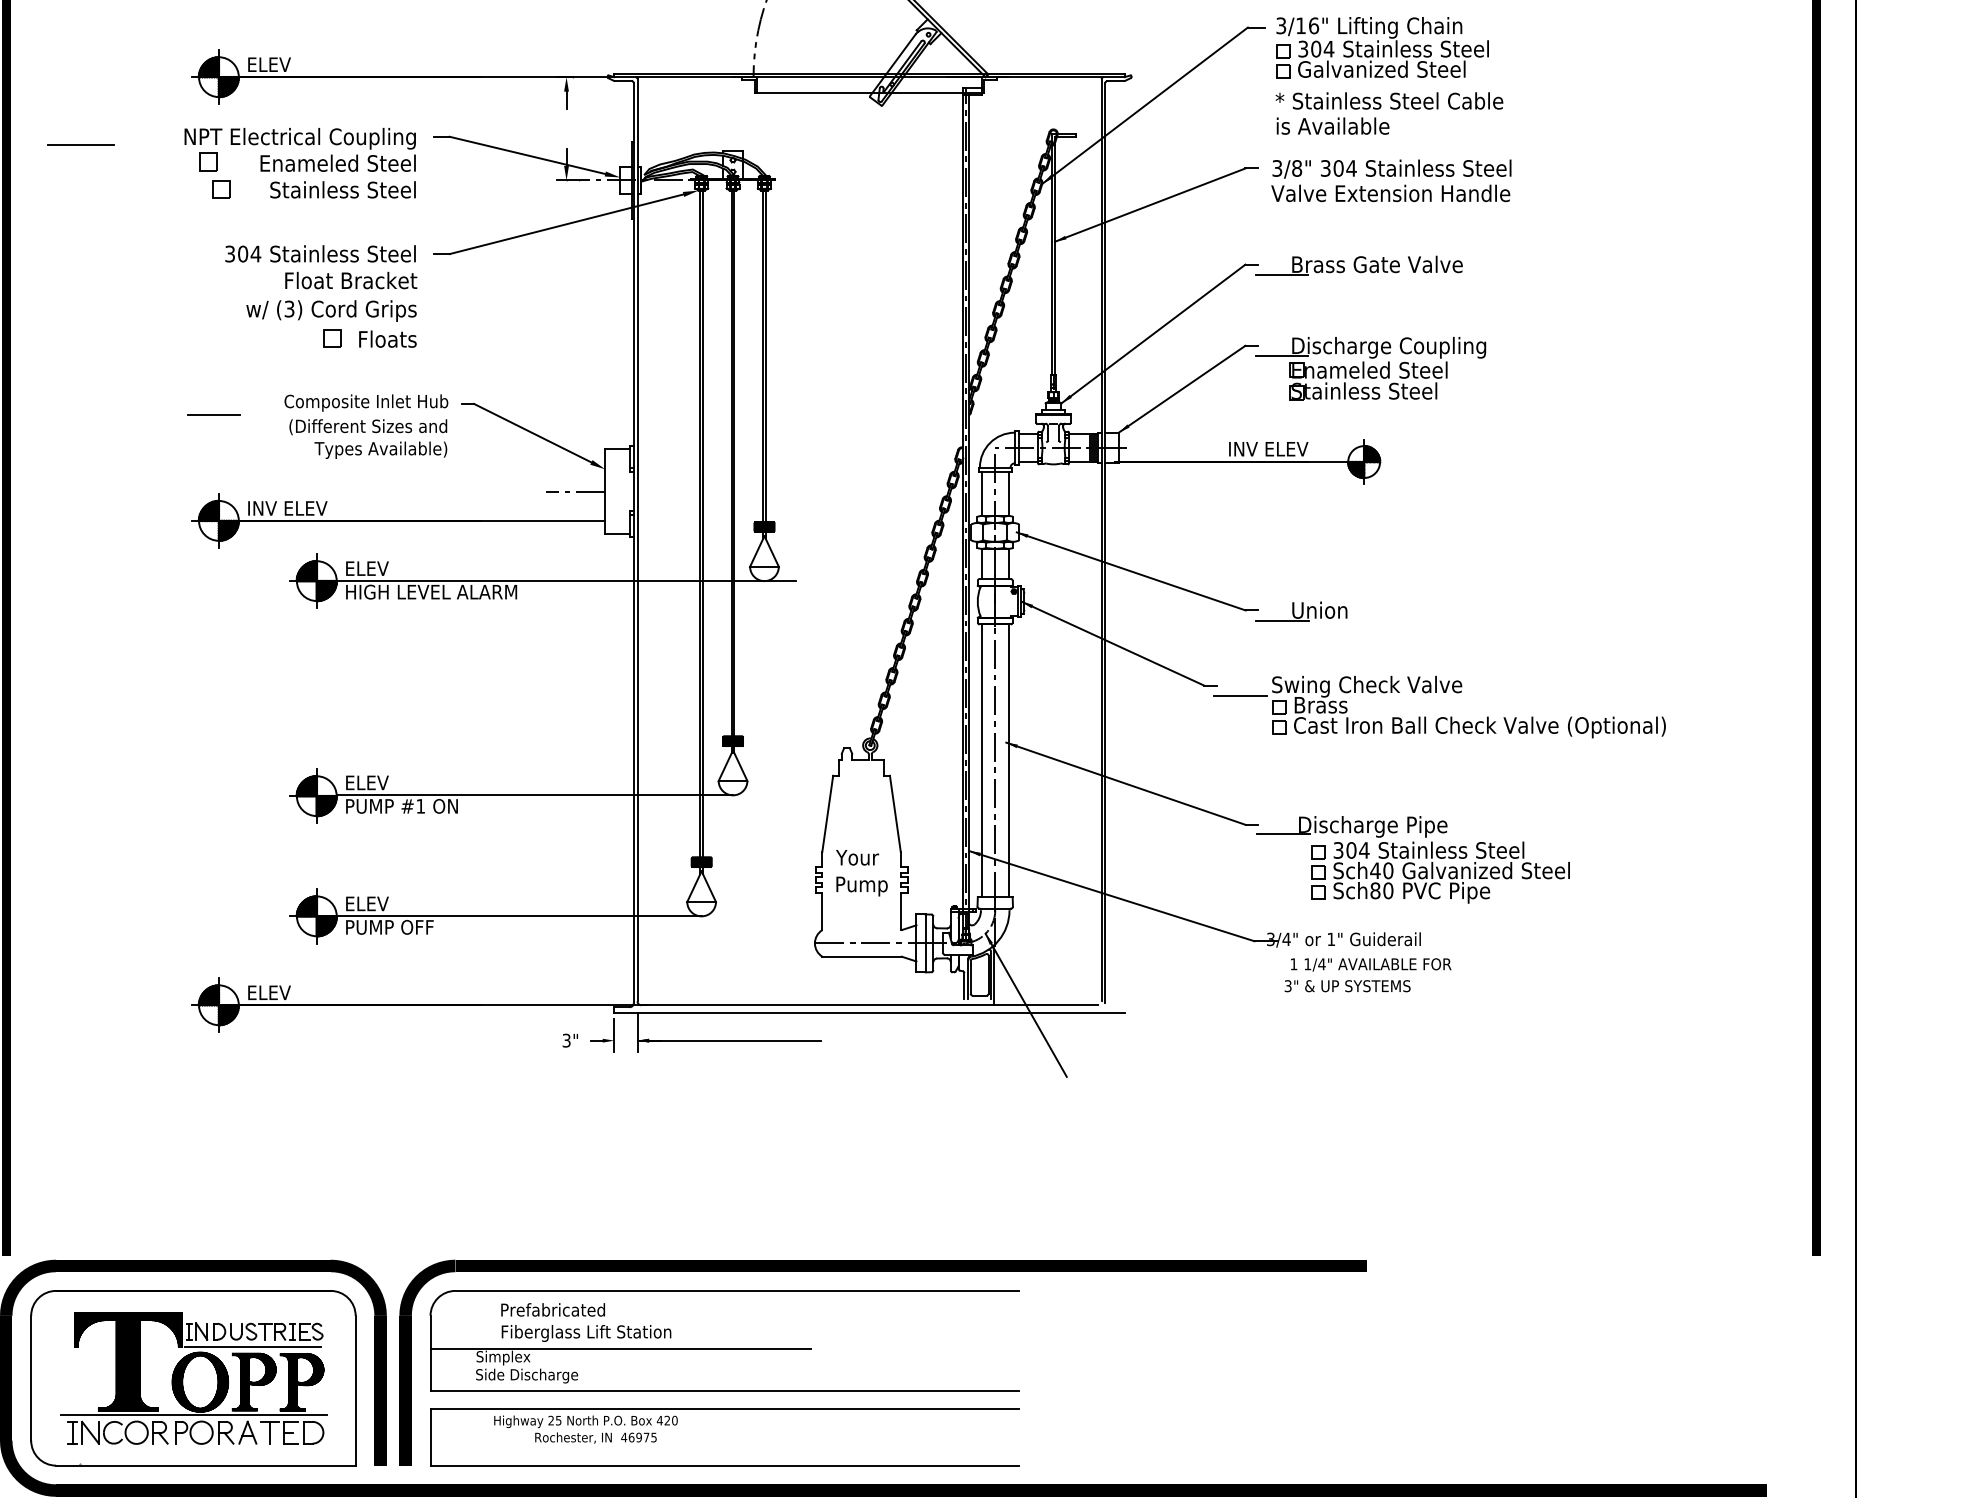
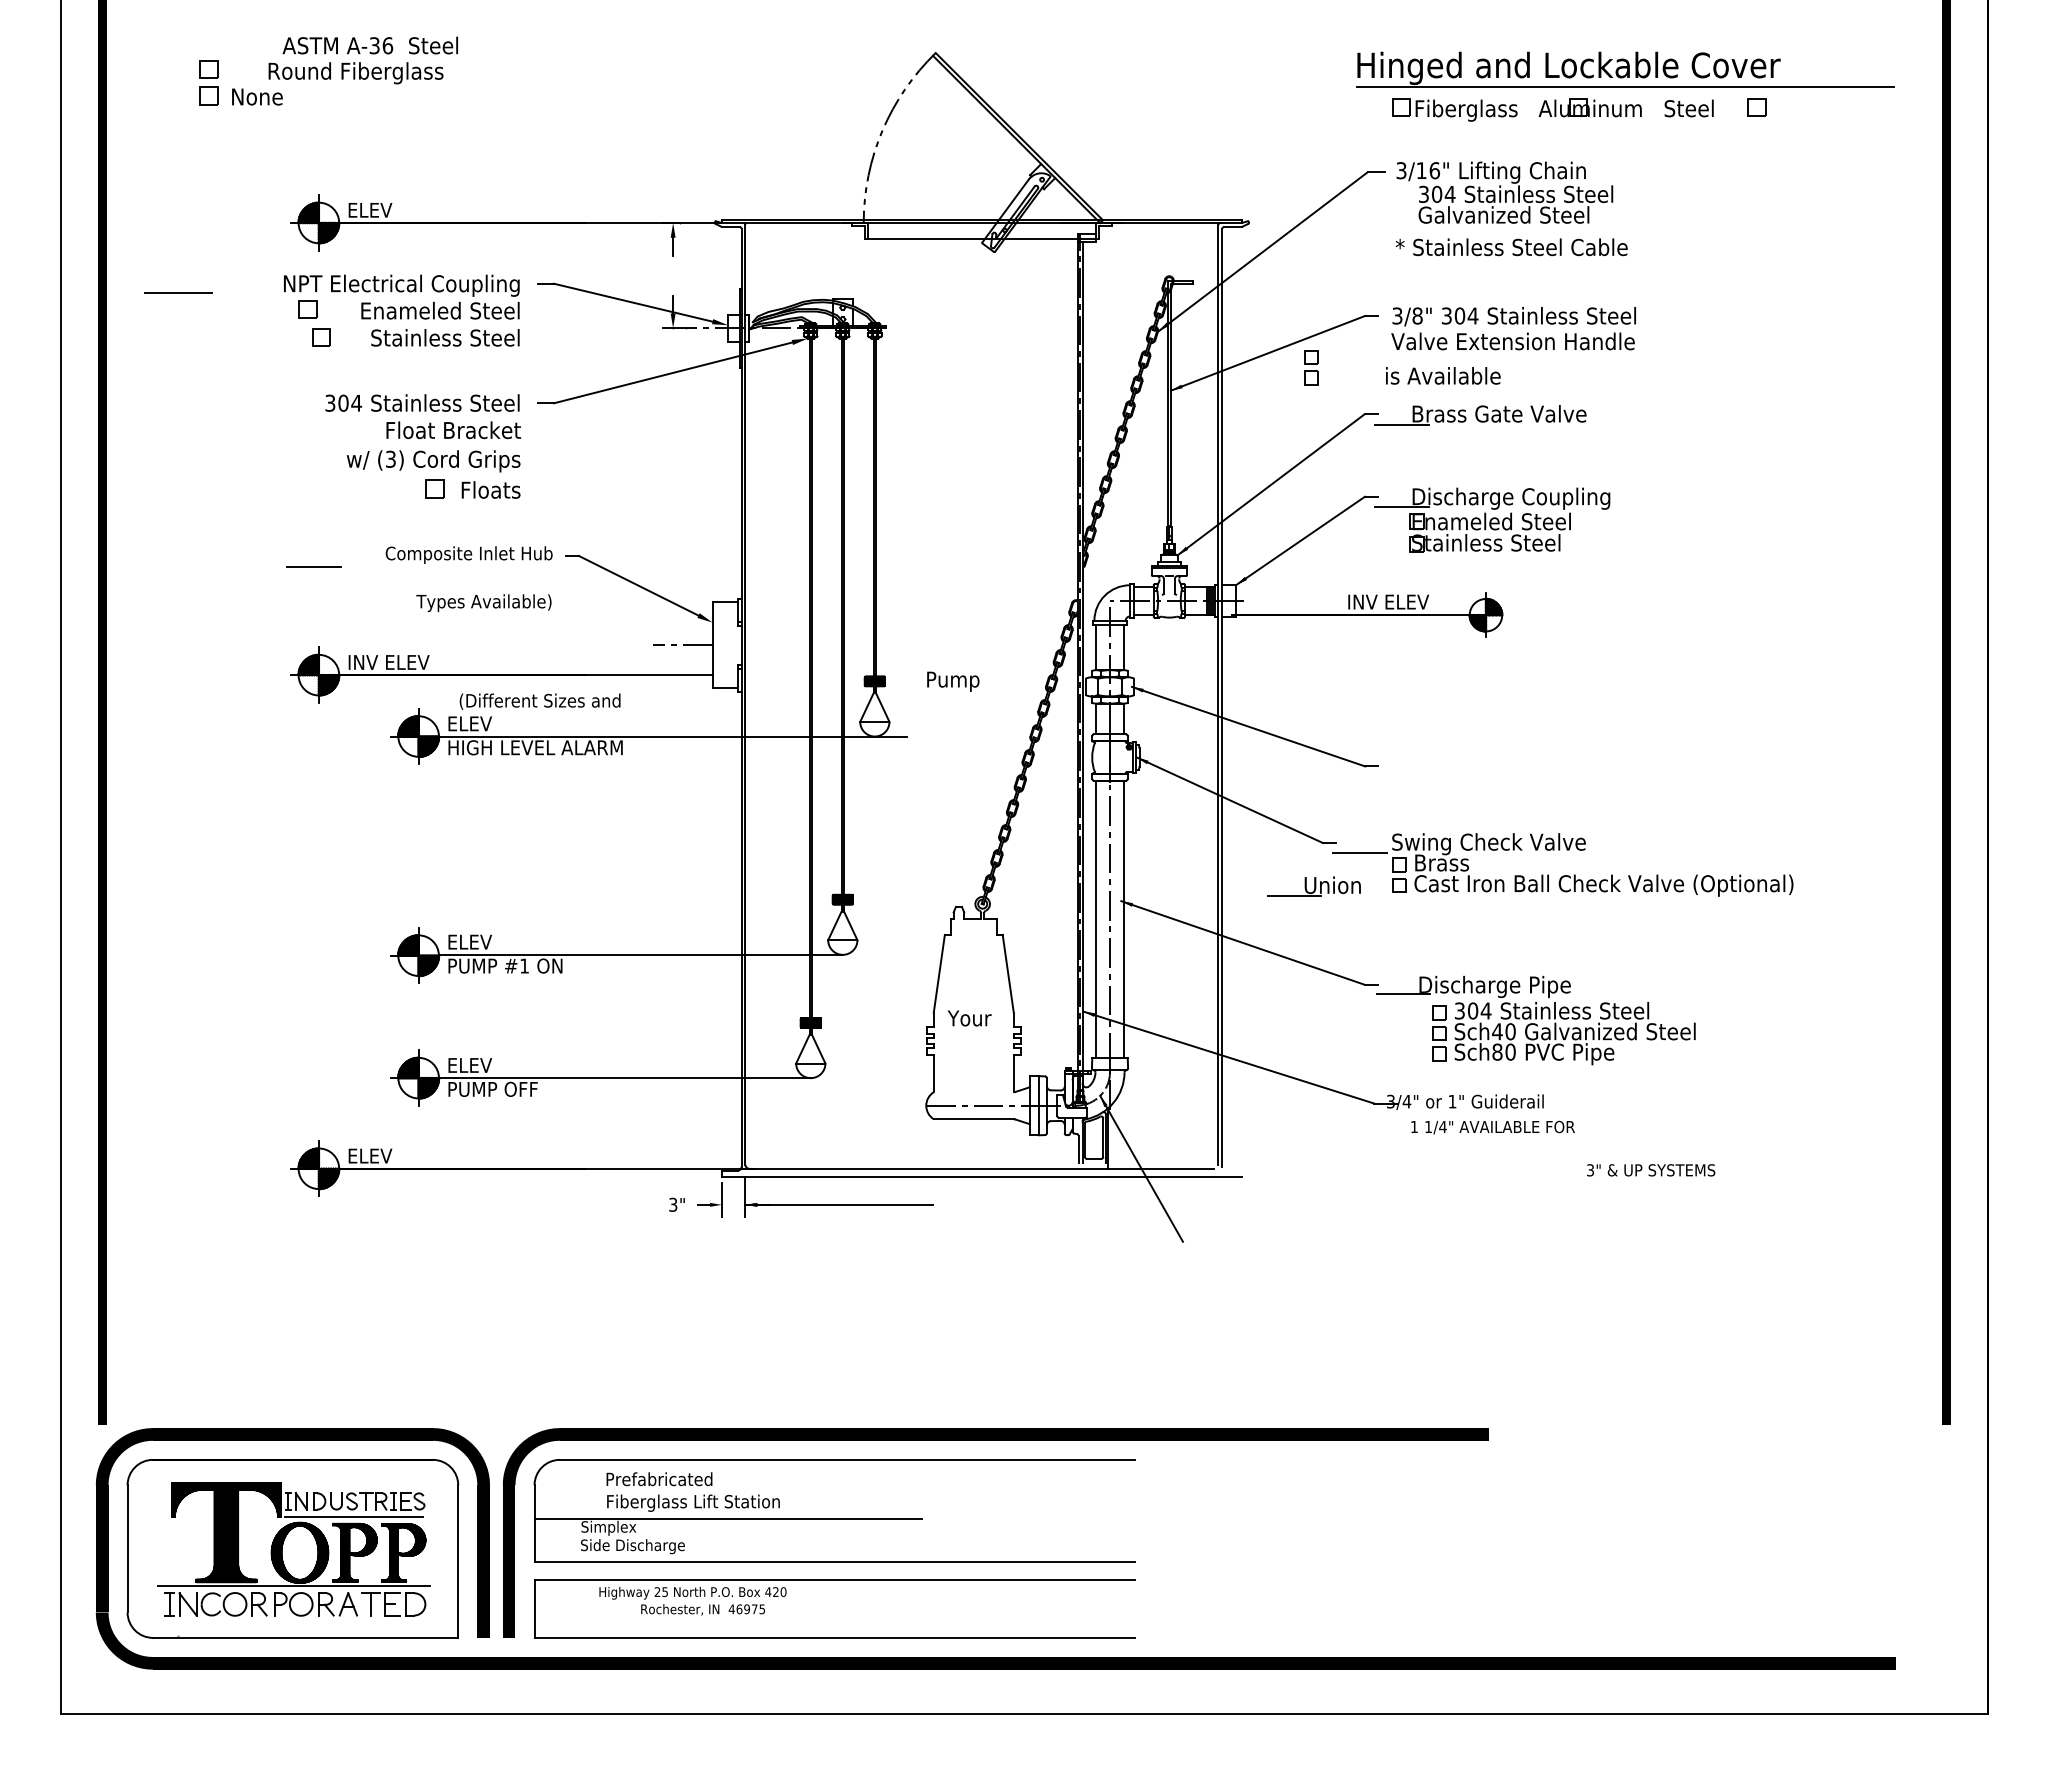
part: (1283, 60) -> (1311, 367), moved
text: (1333, 125) -> (1443, 375), moved
text: (367, 427) -> (539, 701), moved
part: (1300, 611) -> (1313, 886), moved
text: (862, 886) -> (953, 681), moved
text: (1348, 986) -> (1651, 1170), moved

